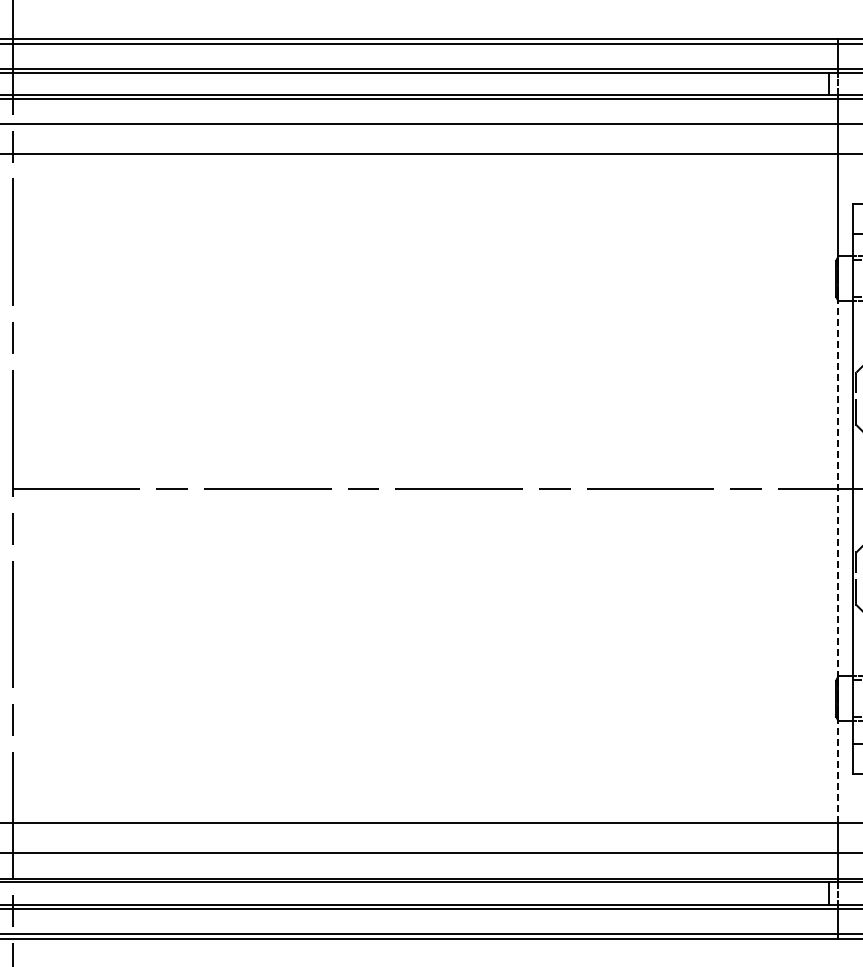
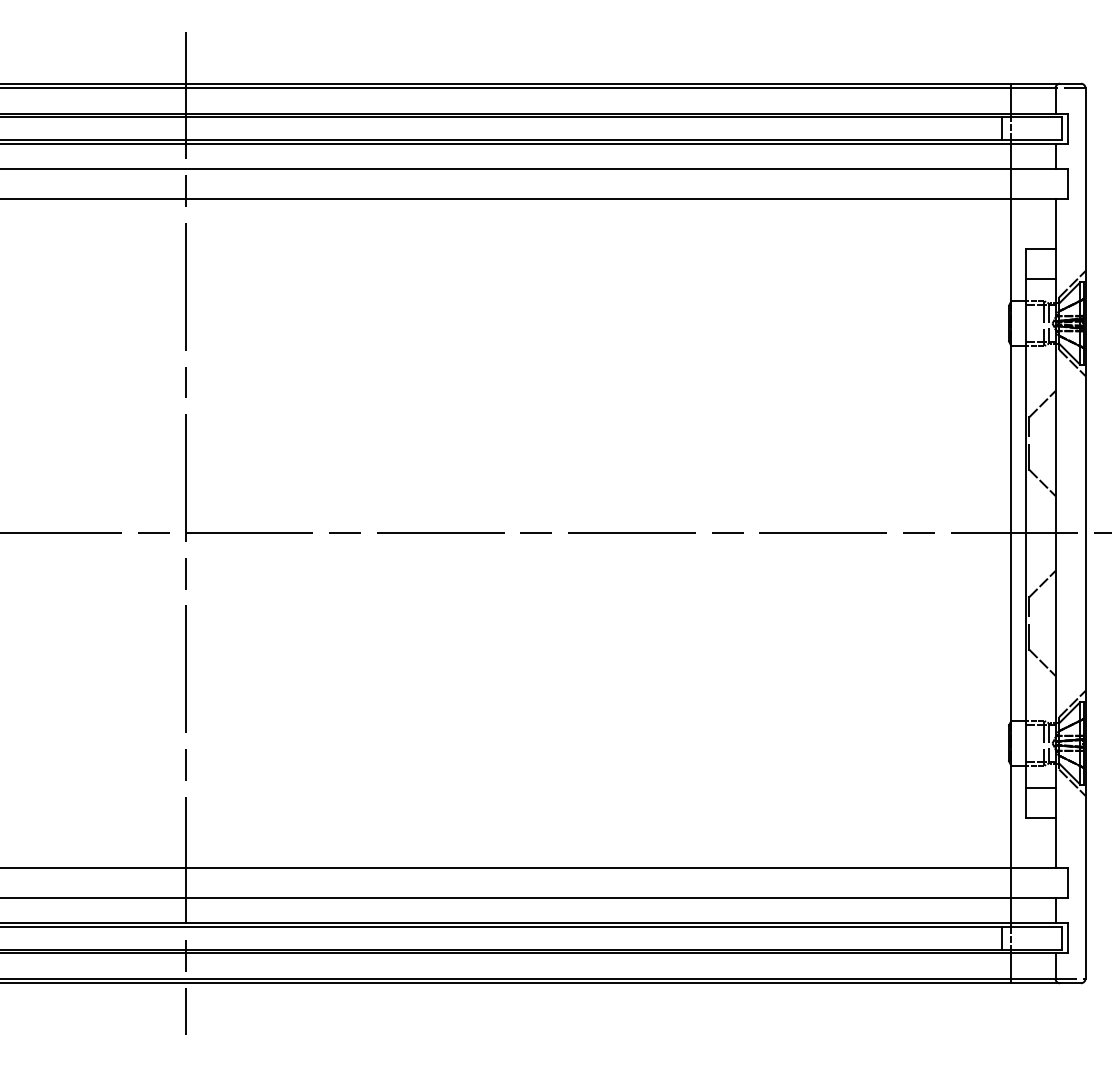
line: (837, 488) -> (1010, 533), dashed -> solid
line: (837, 771) -> (1010, 816), dashed -> solid

